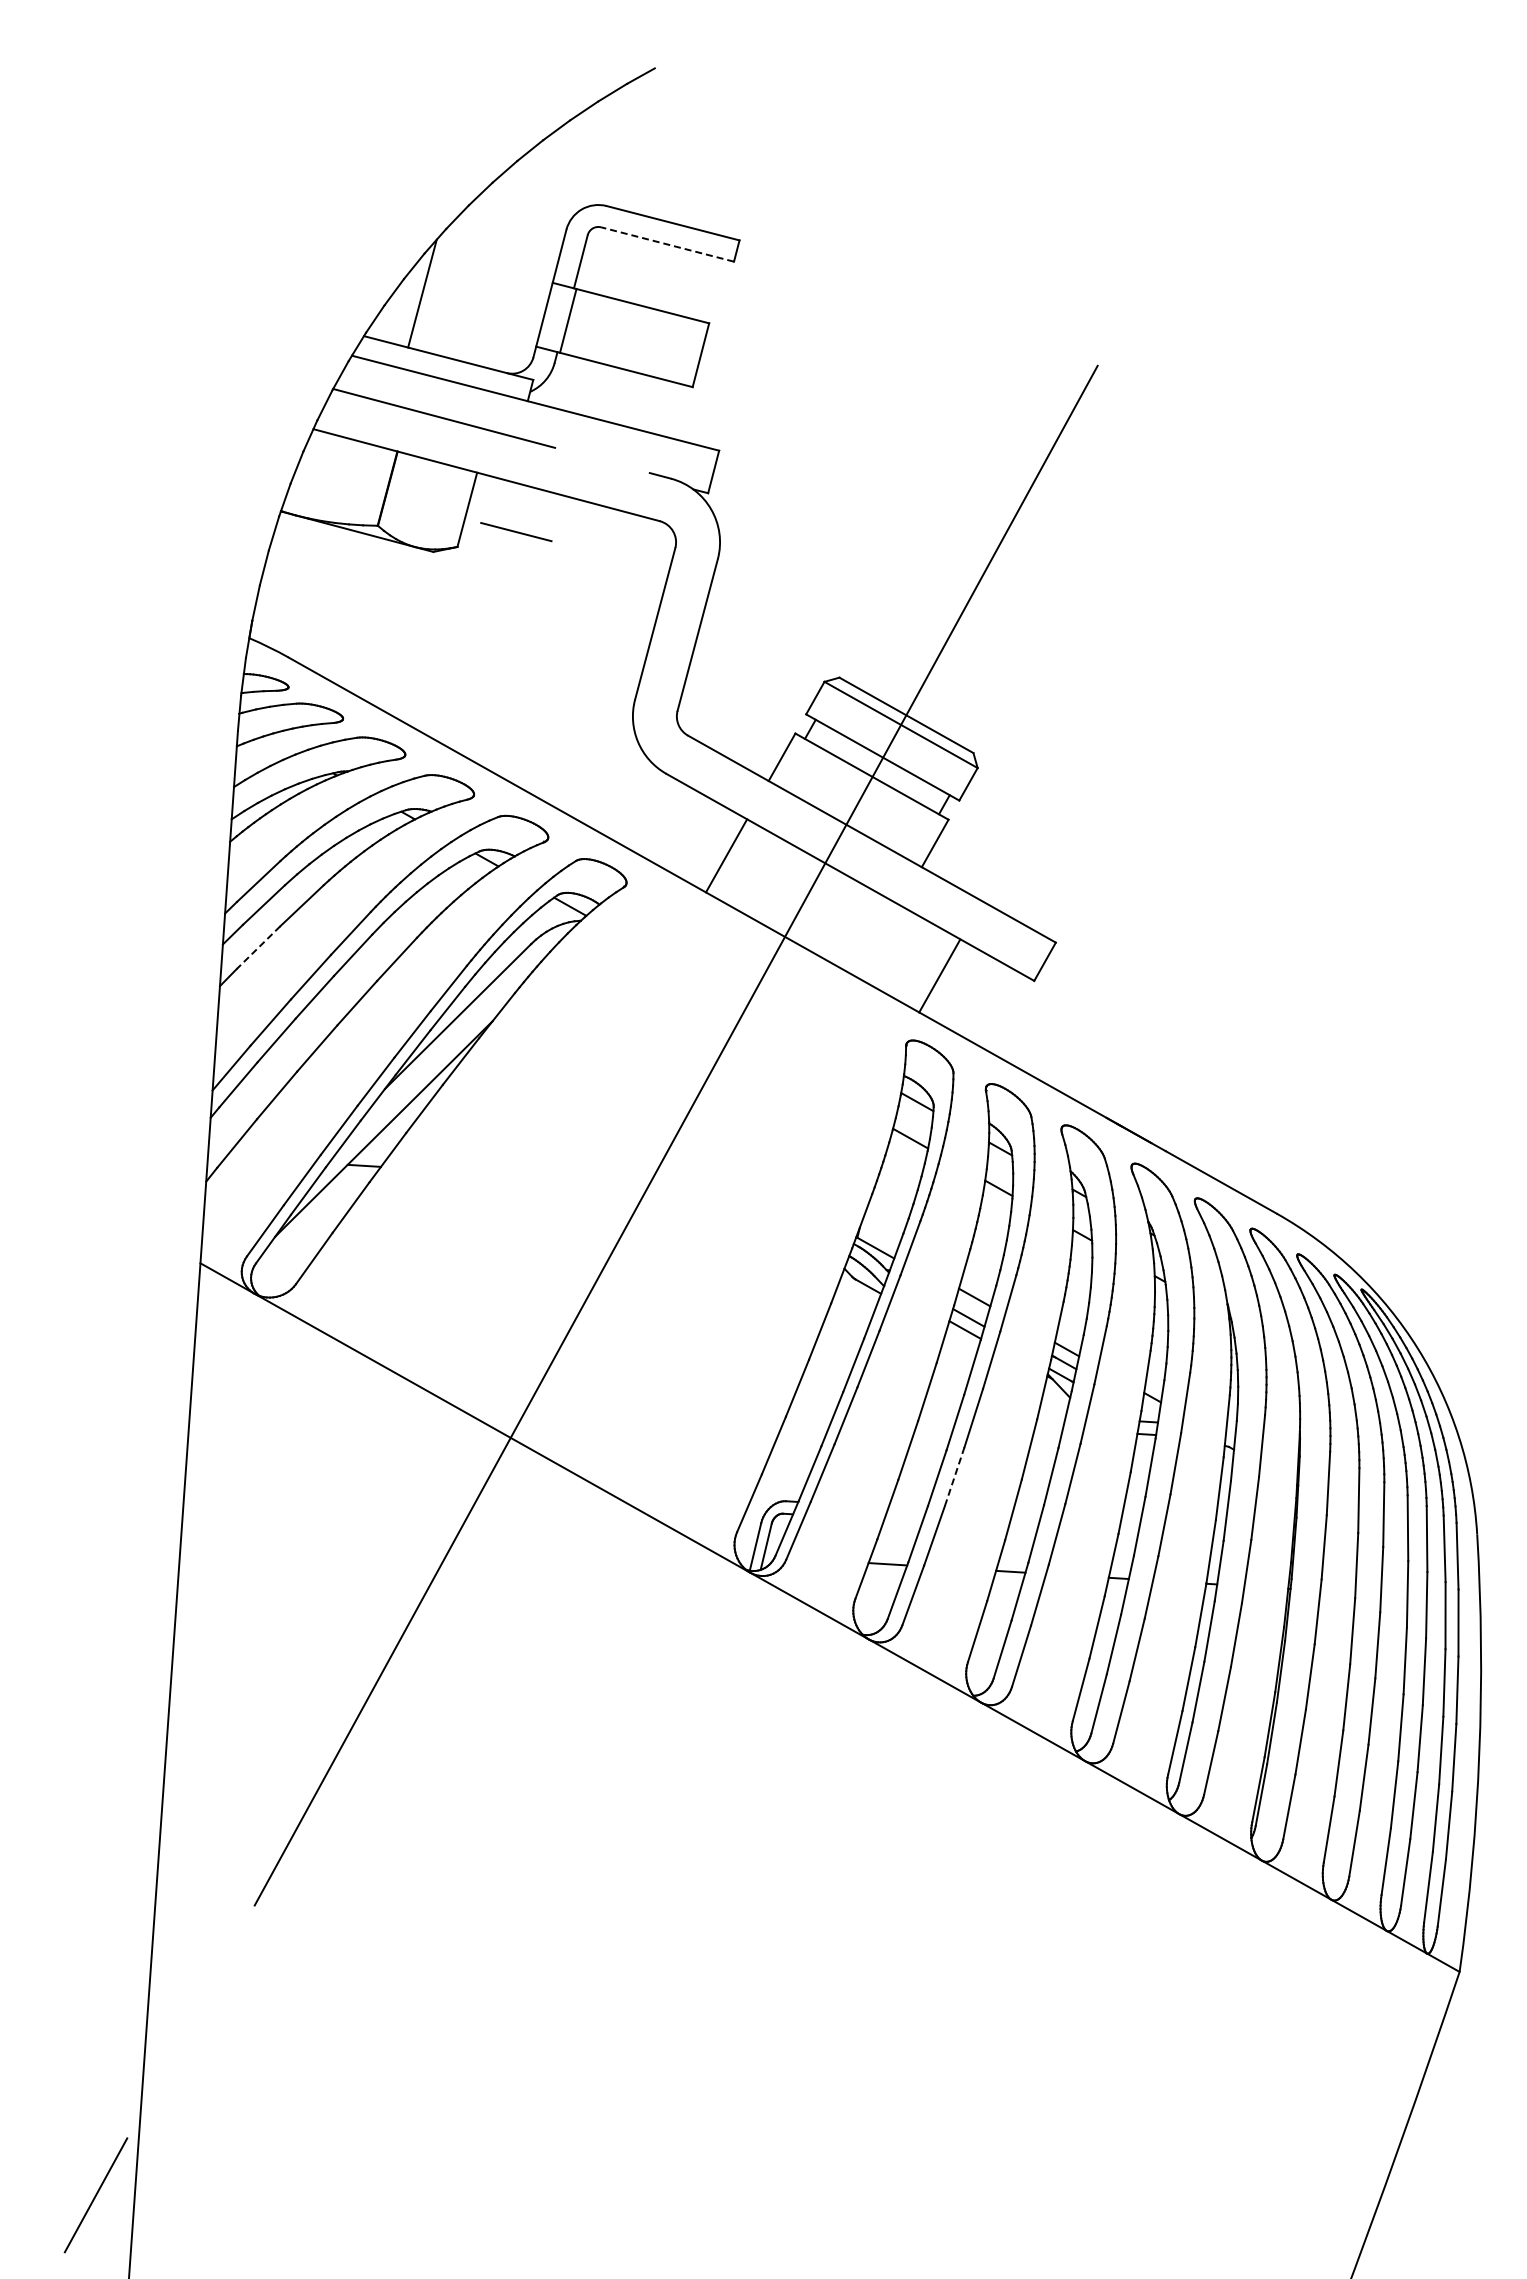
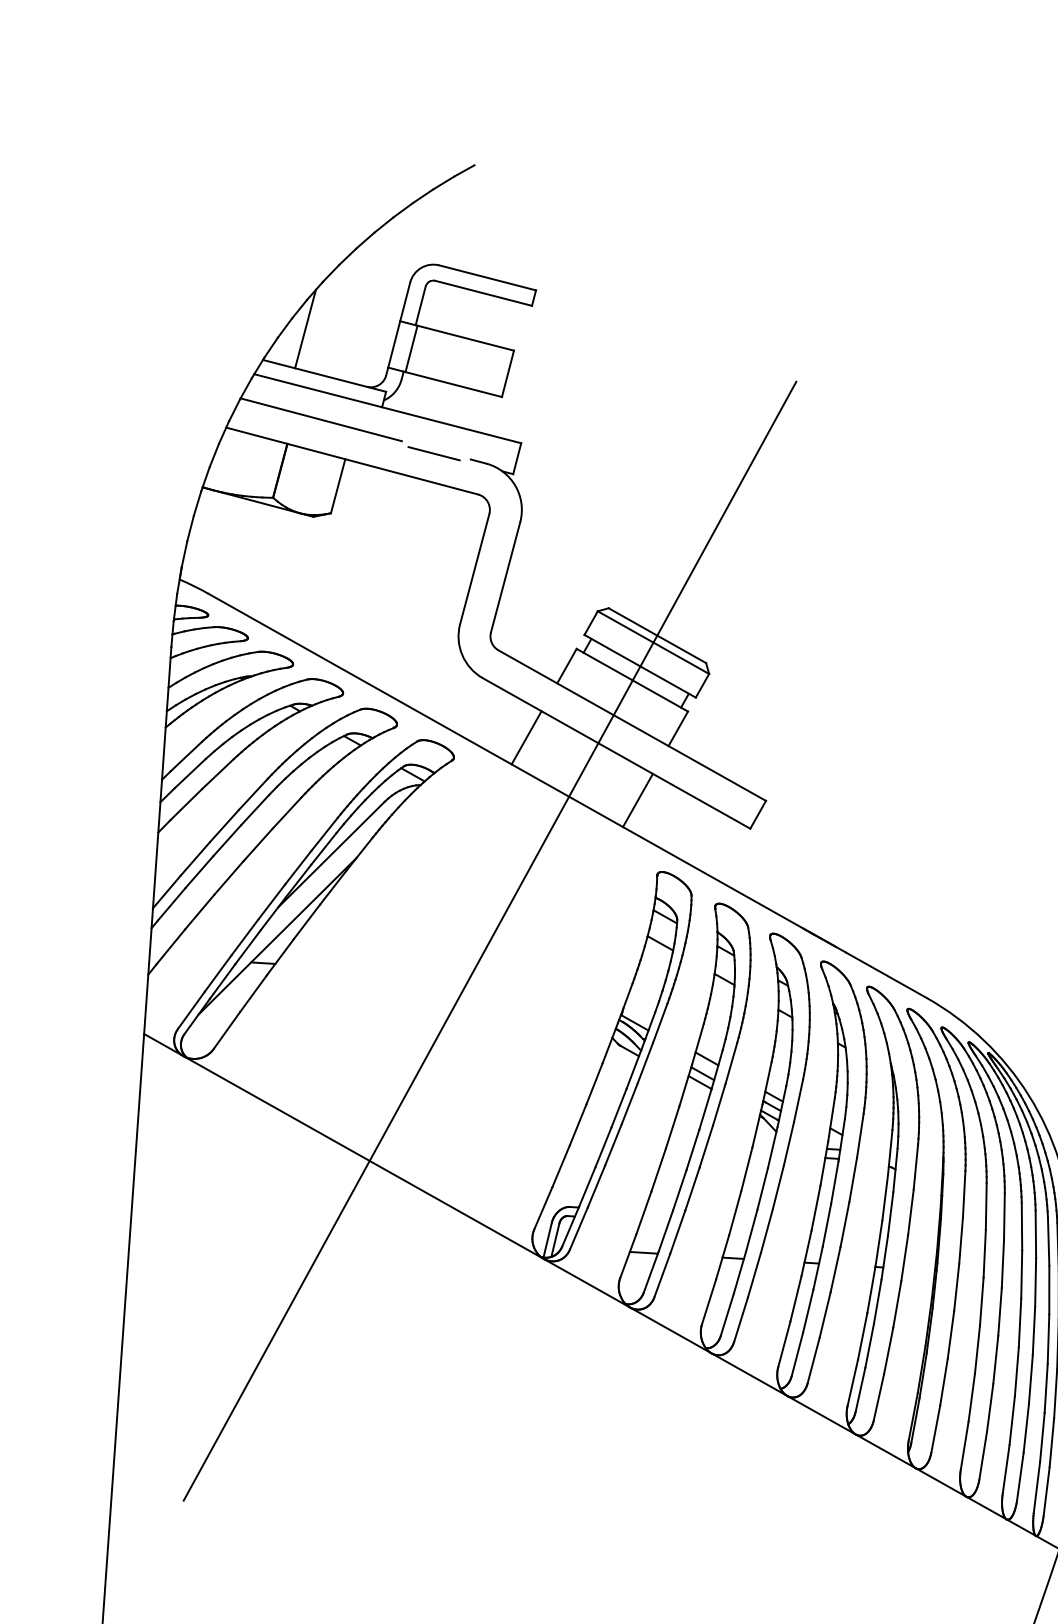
line: (667, 244) -> (483, 293), dashed -> solid
line: (516, 532) -> (434, 454), moved
line: (258, 948) -> (186, 805), dashed -> solid
line: (939, 975) -> (637, 800), moved
line: (954, 1477) -> (692, 1189), dashed -> solid

